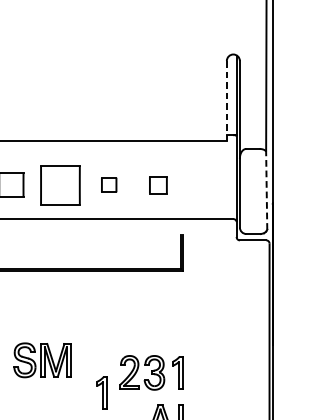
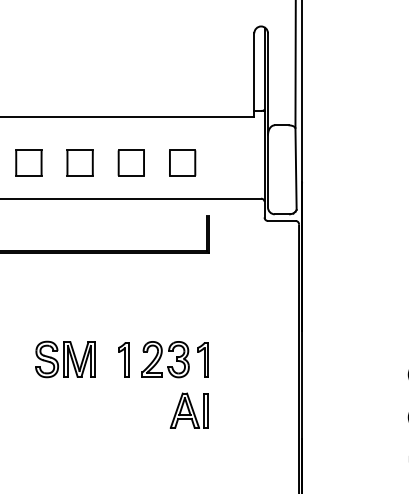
line: (226, 101) -> (254, 75), dashed -> solid
part: (59, 184) -> (79, 162), size x0.62
part: (108, 184) -> (130, 162), size x1.67
part: (158, 184) -> (182, 162), size x1.43
line: (267, 191) -> (296, 169), dashed -> solid
part: (42, 360) -> (65, 359), moved
part: (101, 392) -> (123, 359), moved

